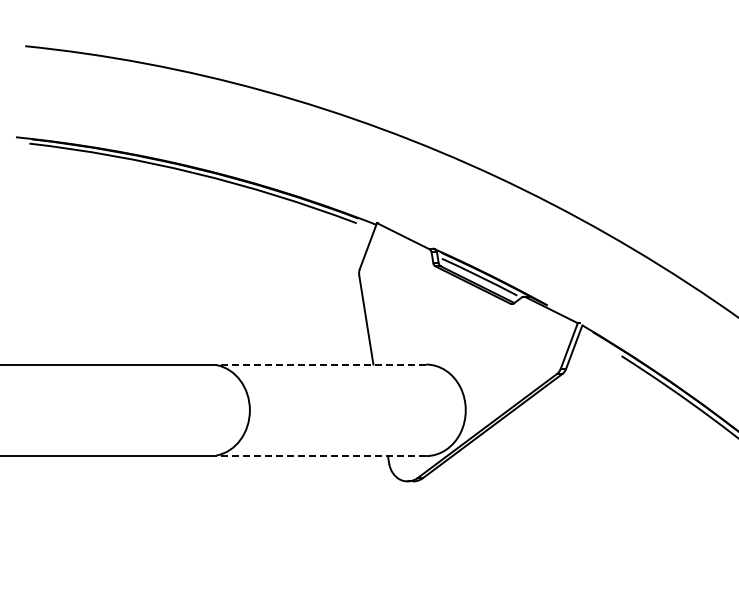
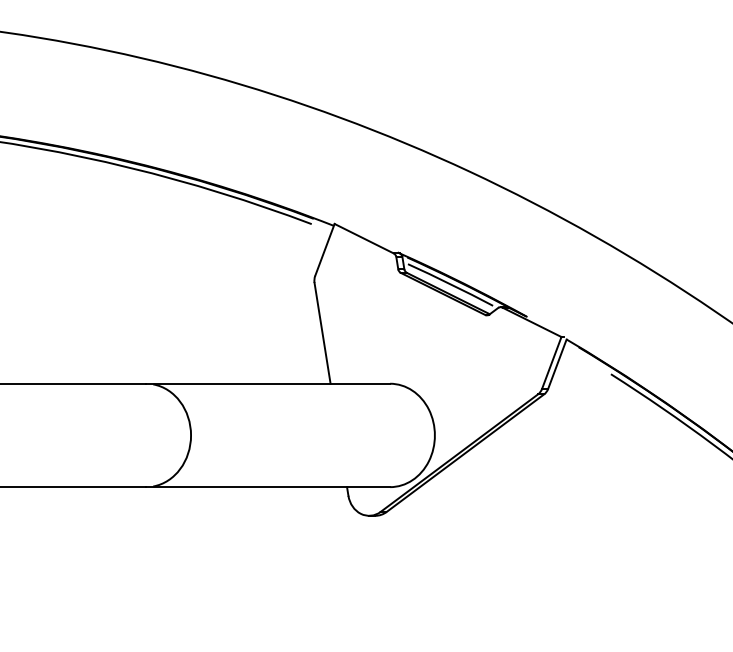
line: (318, 364) -> (268, 383), dashed -> solid
line: (318, 456) -> (268, 487), dashed -> solid

